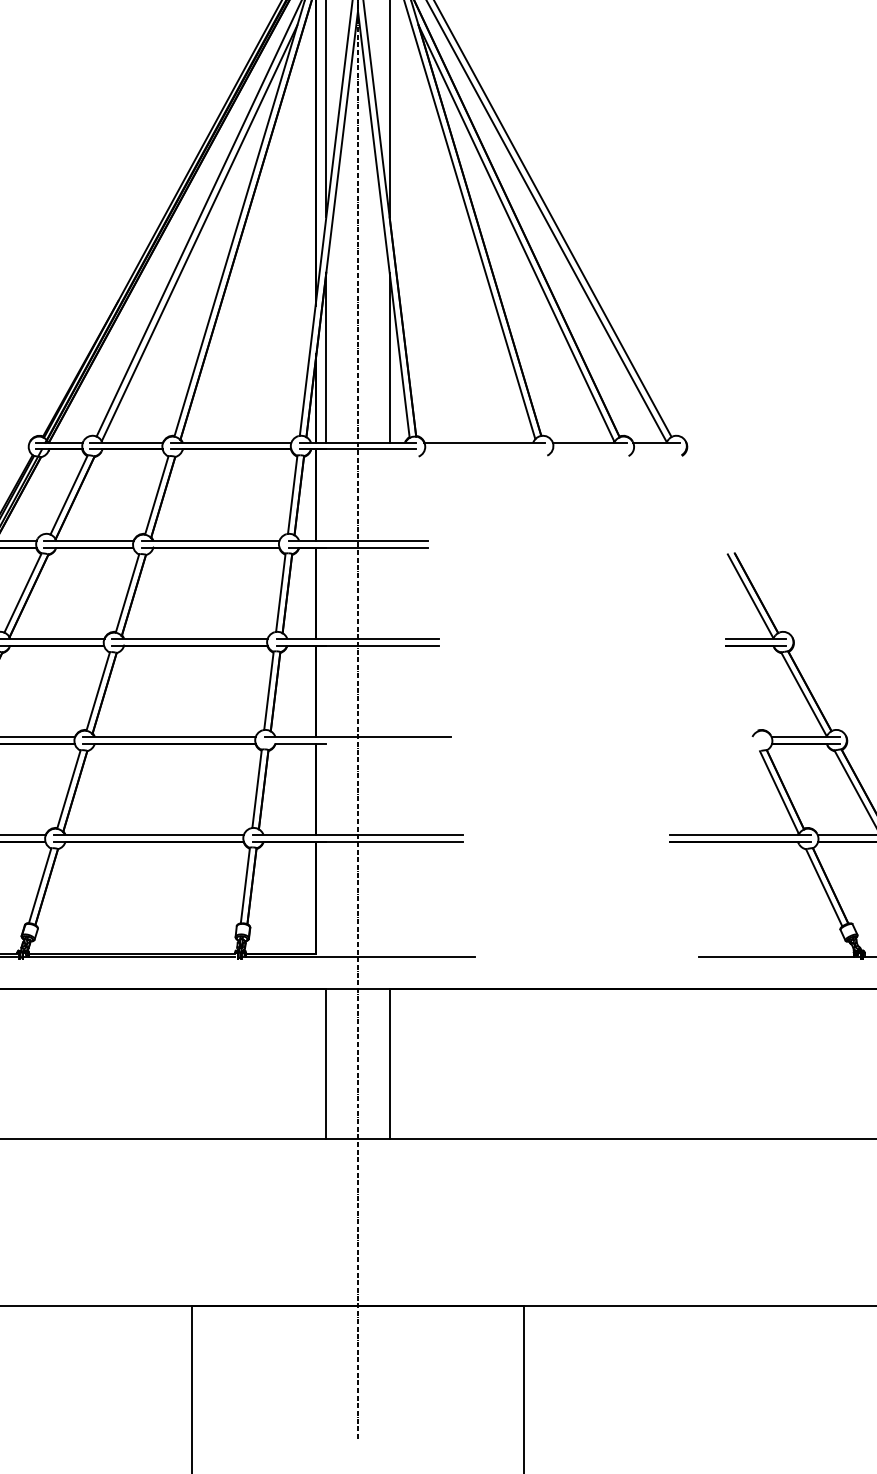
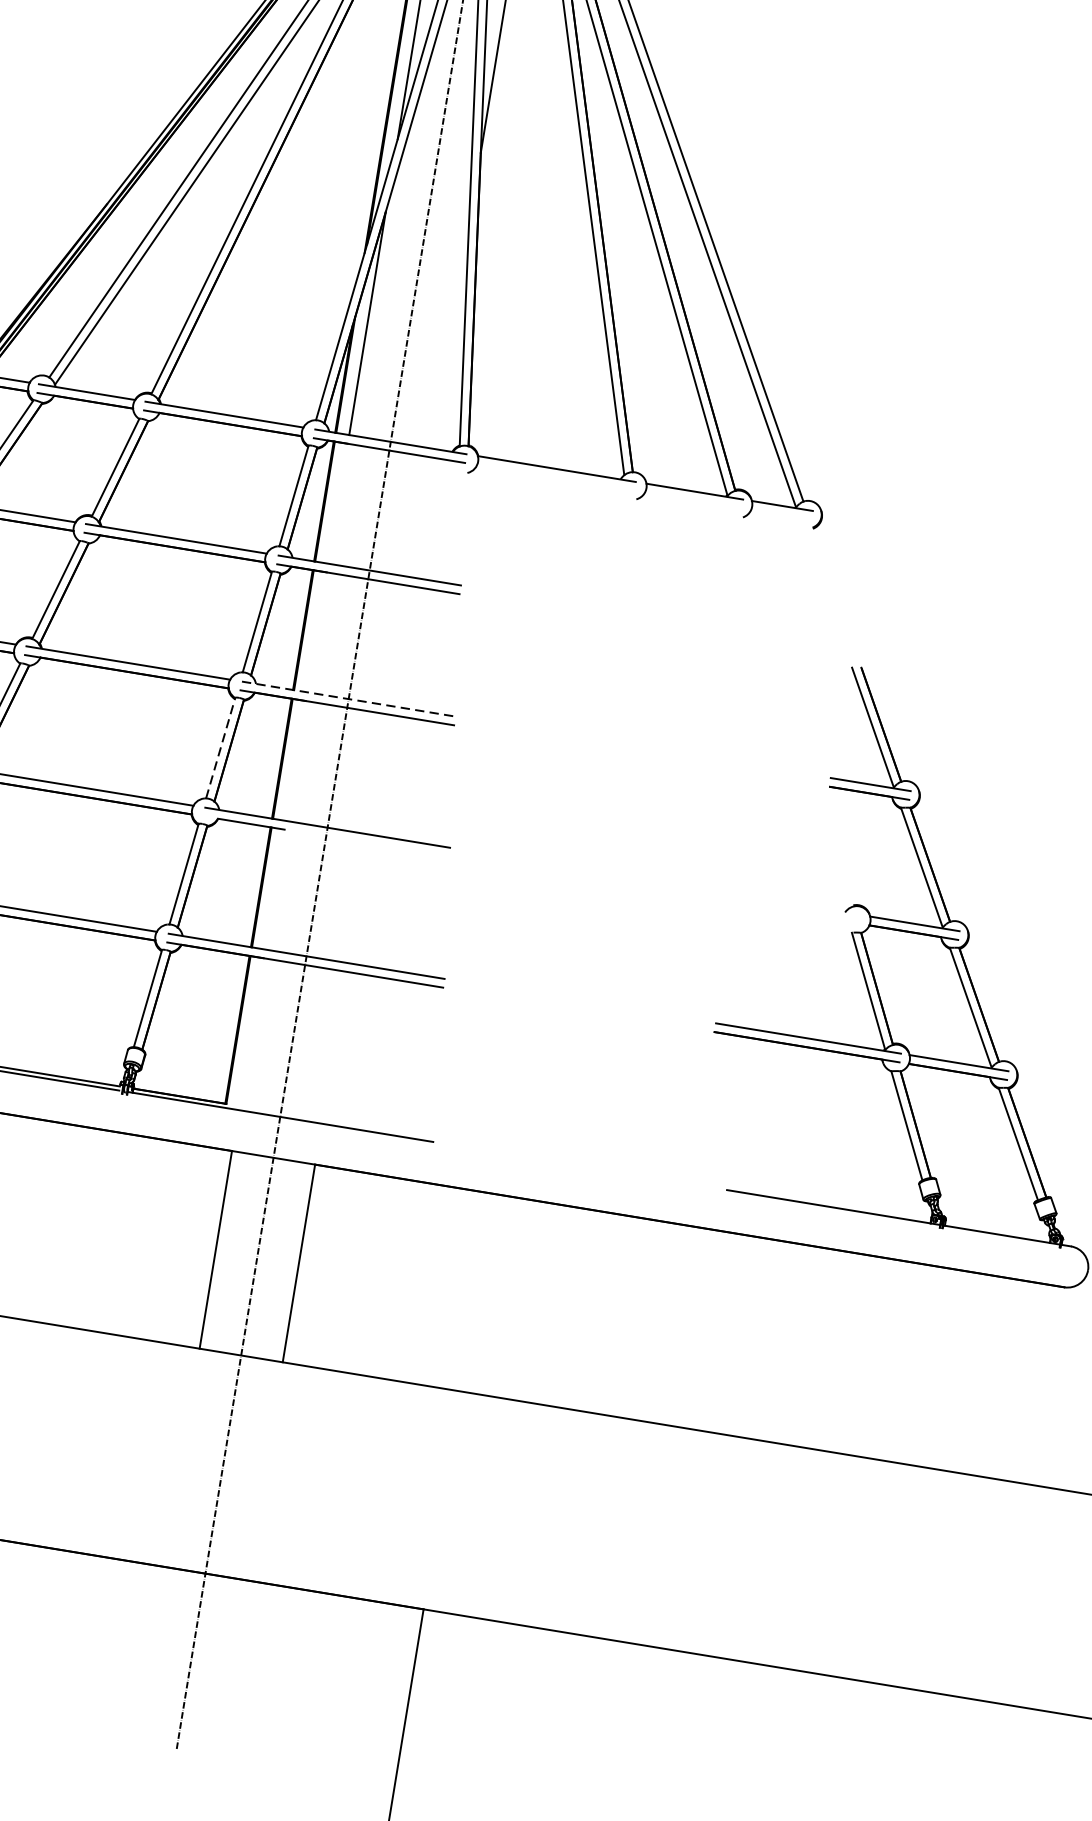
line: (389, 357) -> (450, 336), removed
line: (358, 638) -> (349, 698), solid -> dashed
line: (269, 690) -> (221, 747), solid -> dashed

